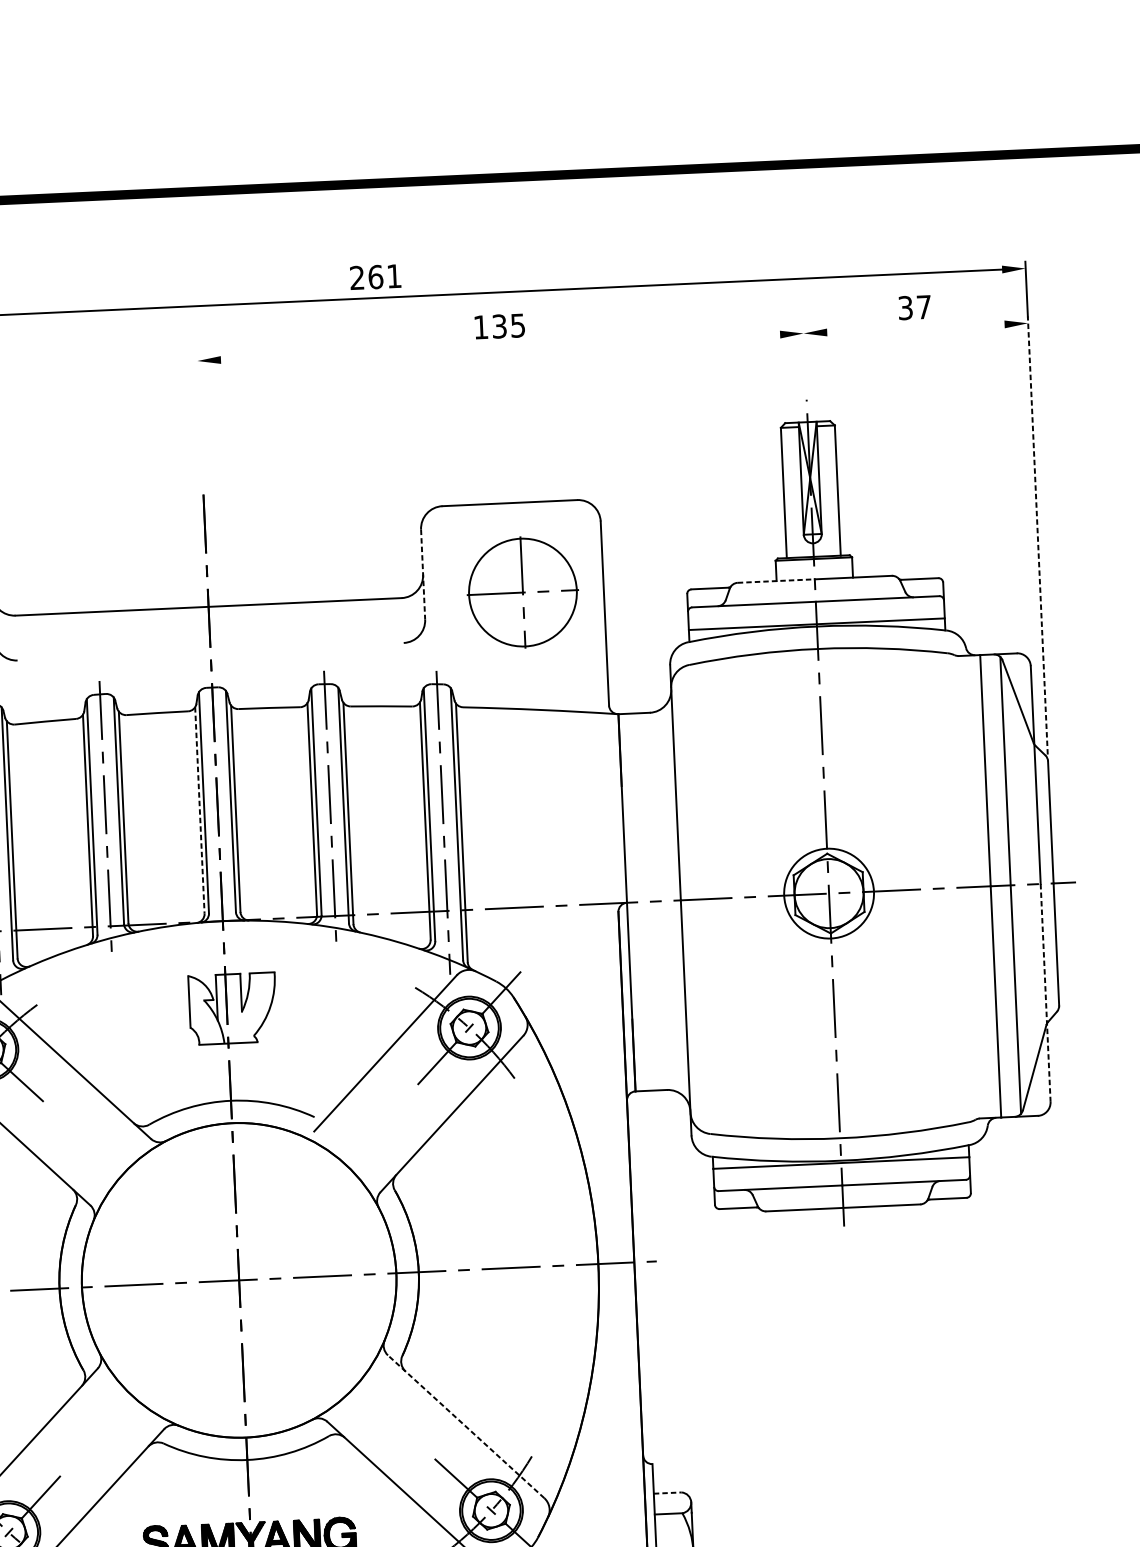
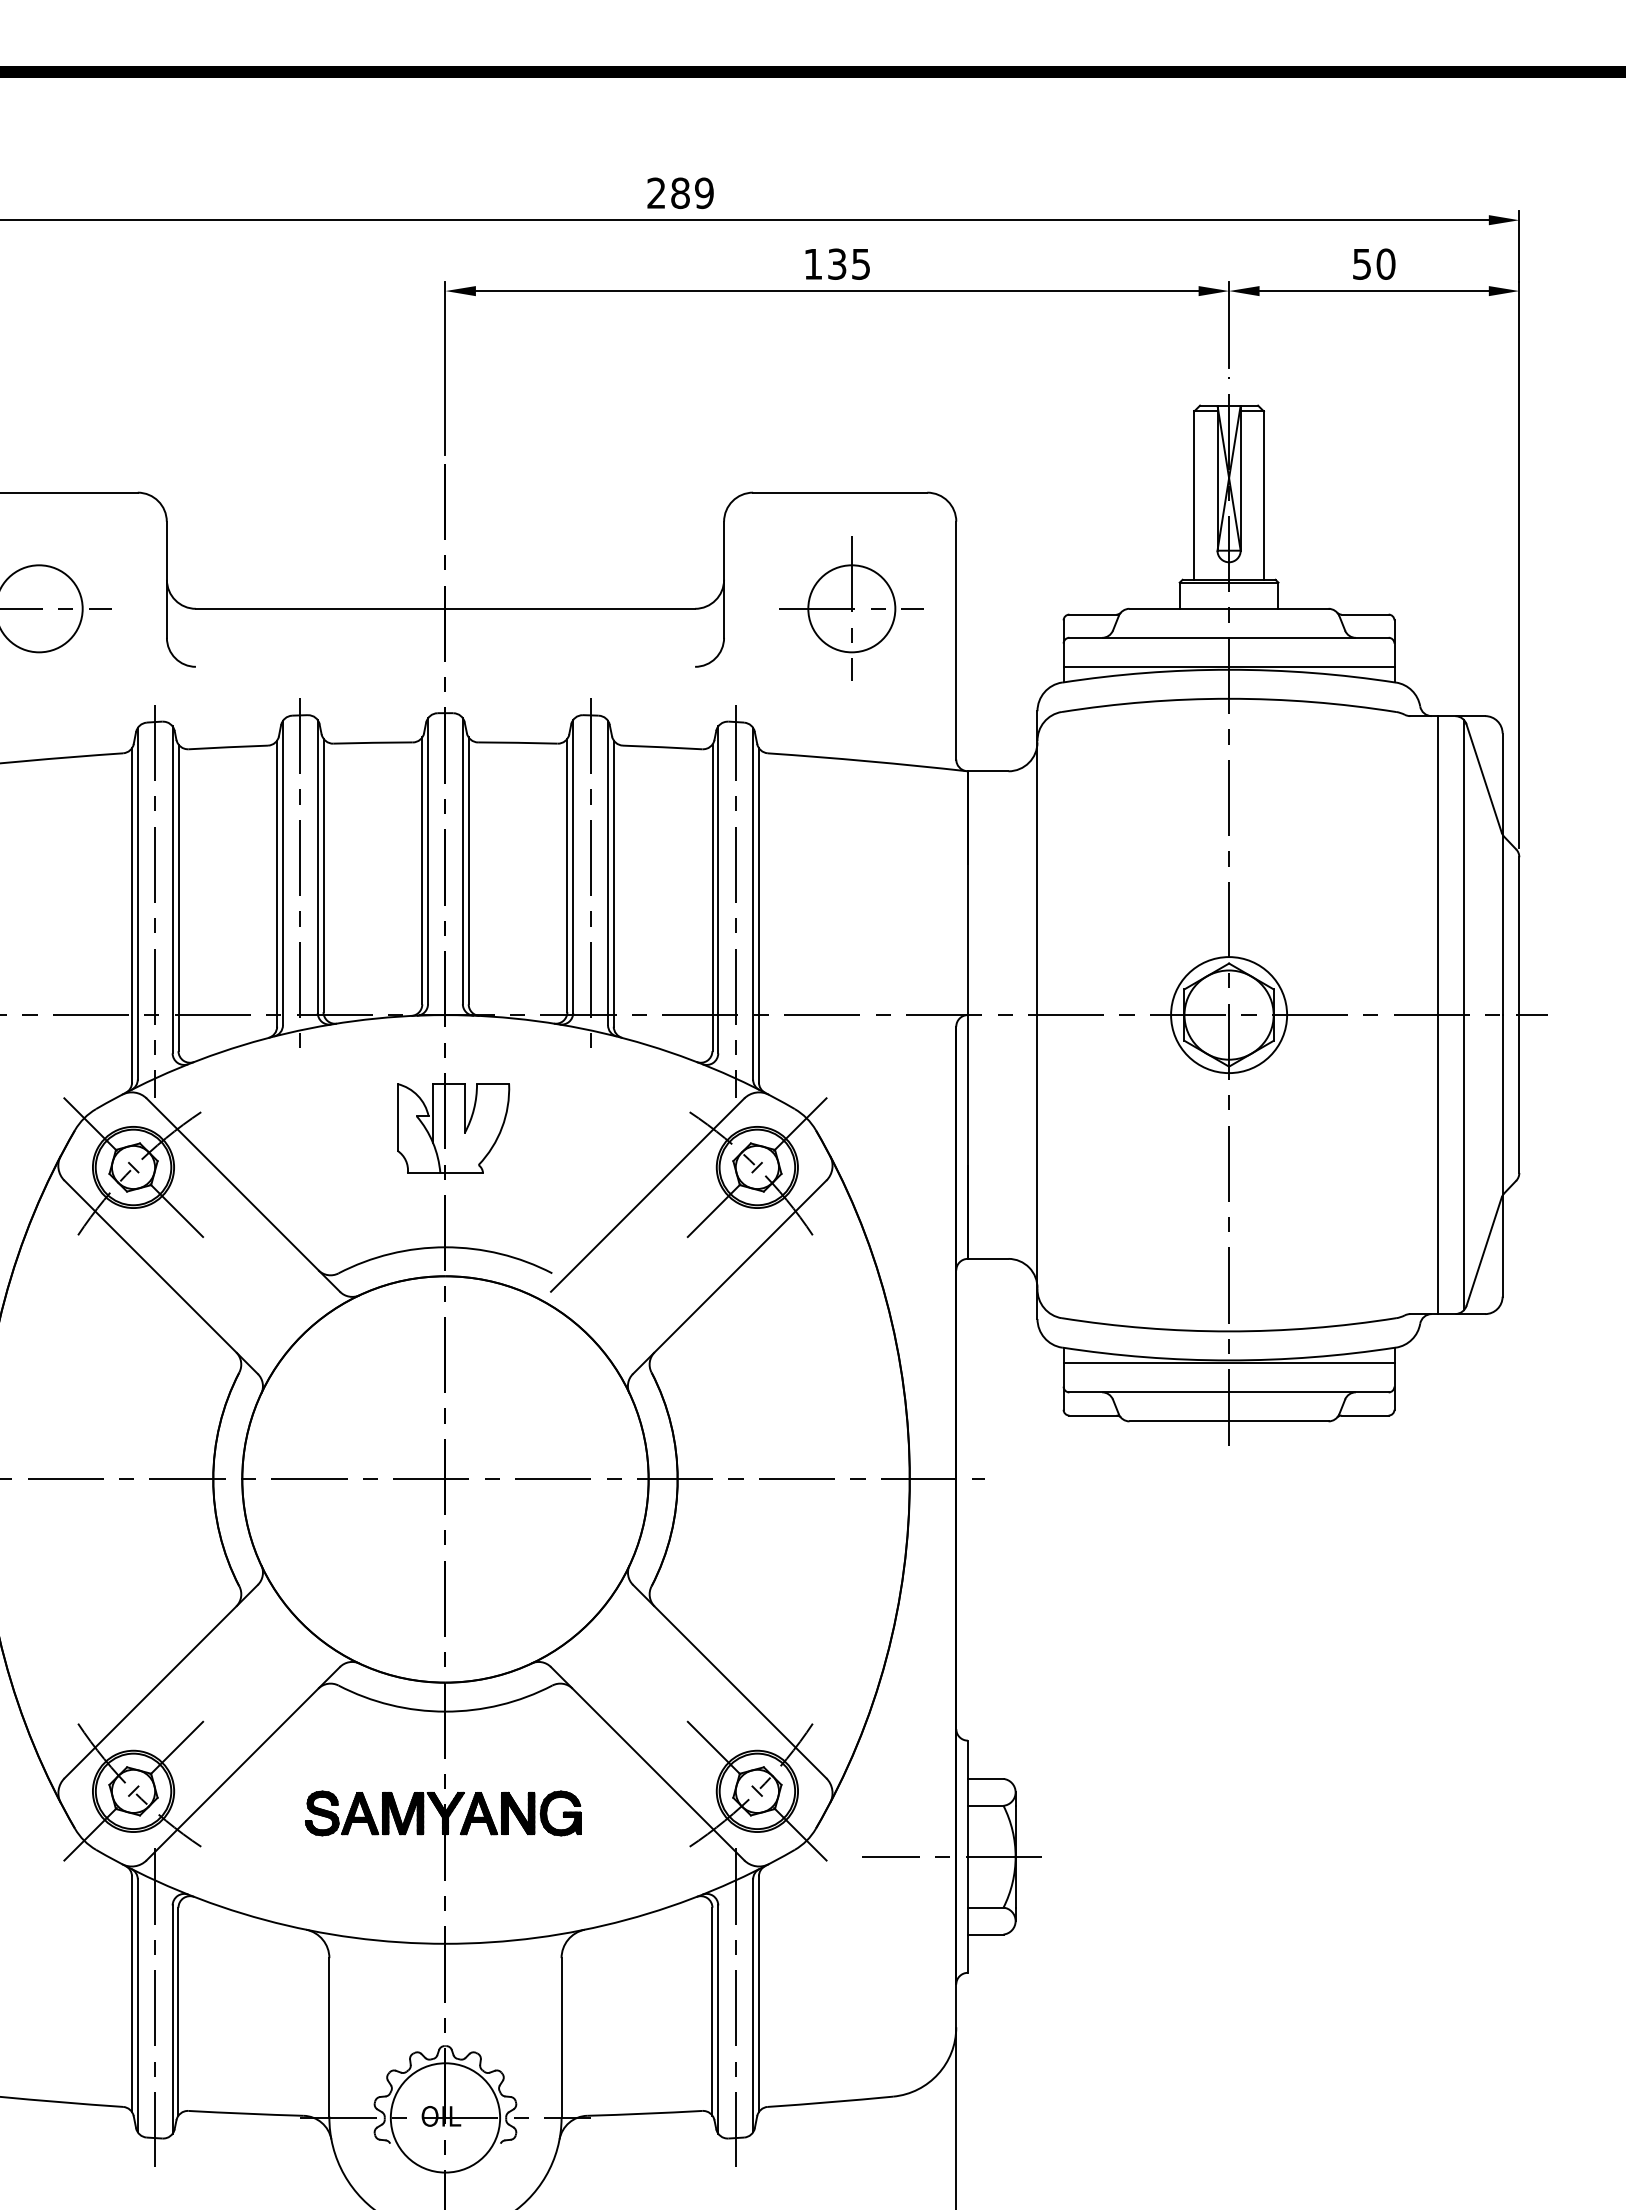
text: (385, 276) -> (692, 193), 261 -> 289
text: (915, 307) -> (1374, 263), 37 -> 50
line: (915, 328) -> (1373, 291), added
line: (499, 347) -> (836, 291), added
line: (805, 359) -> (1229, 324), added
line: (200, 420) -> (445, 368), added
line: (1037, 534) -> (1519, 564), dashed -> solid
line: (423, 575) -> (724, 580), dashed -> solid
line: (776, 580) -> (1179, 608), dashed -> solid
circle: (522, 592) -> (851, 608), size x0.62
line: (200, 810) -> (422, 871), dashed -> solid
line: (1045, 992) -> (1502, 1155), dashed -> solid
line: (466, 1426) -> (729, 1681), dashed -> solid
line: (667, 1492) -> (985, 1778), dashed -> solid

